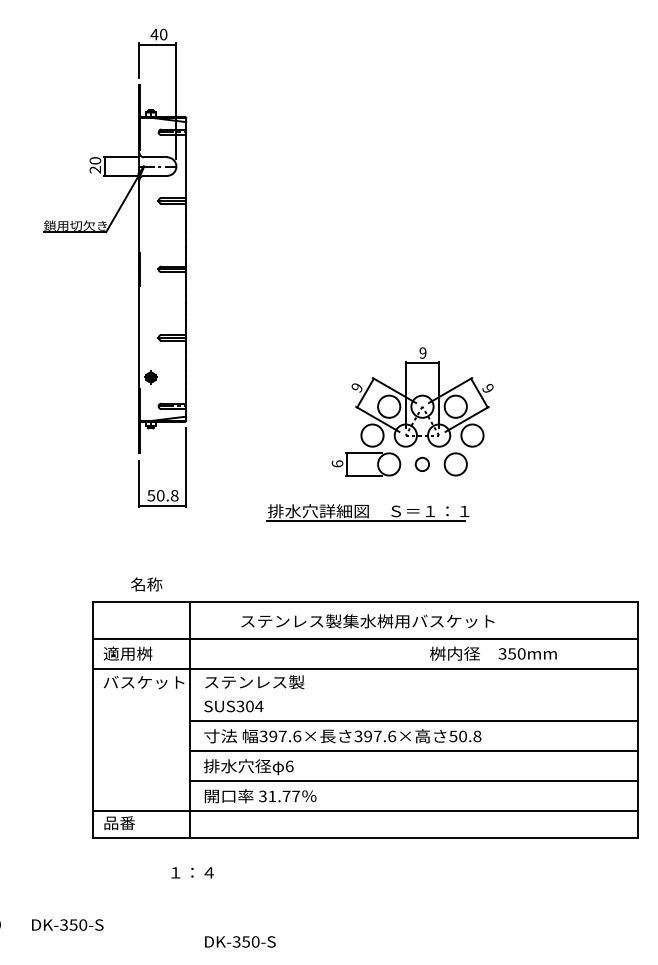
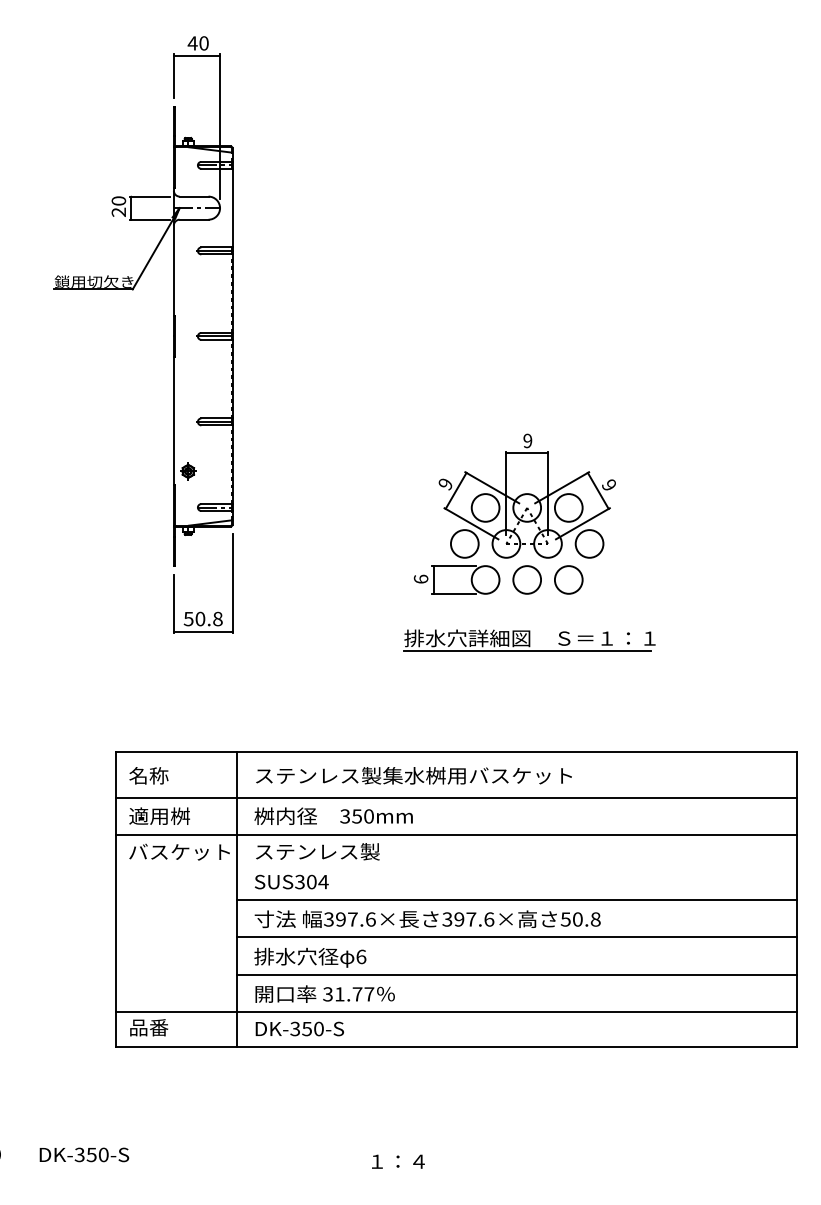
circle: (421, 464) -> (526, 579), size x1.67
part: (368, 512) -> (529, 640), moved
text: (146, 584) -> (148, 775), moved
text: (367, 621) -> (413, 775), moved
text: (493, 653) -> (333, 815), moved
text: (192, 872) -> (398, 1161), moved
text: (240, 941) -> (299, 1028), moved

